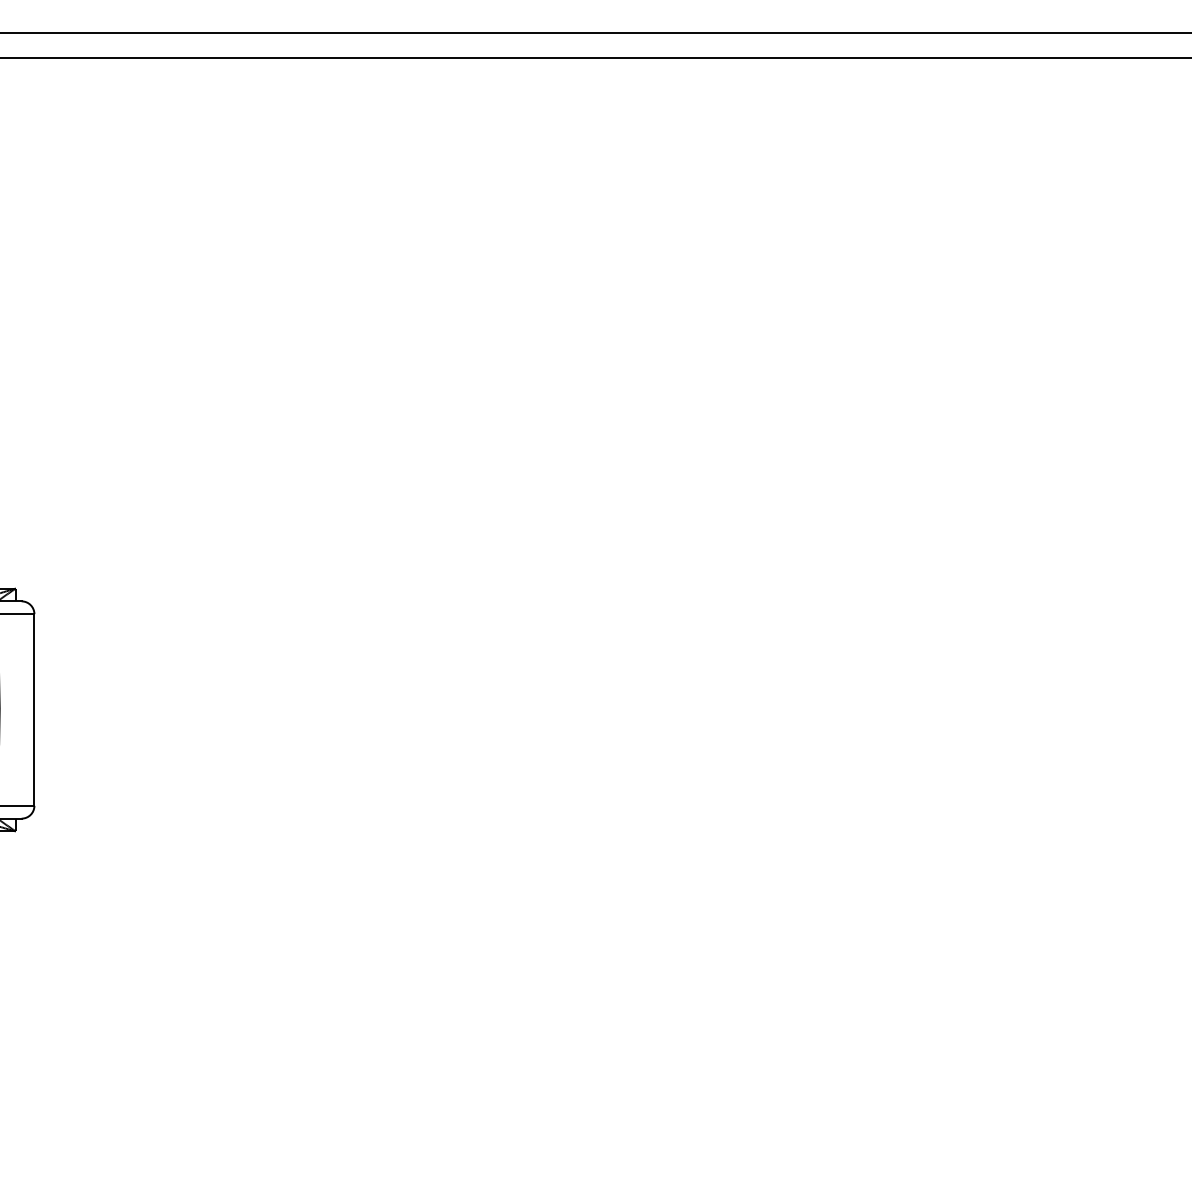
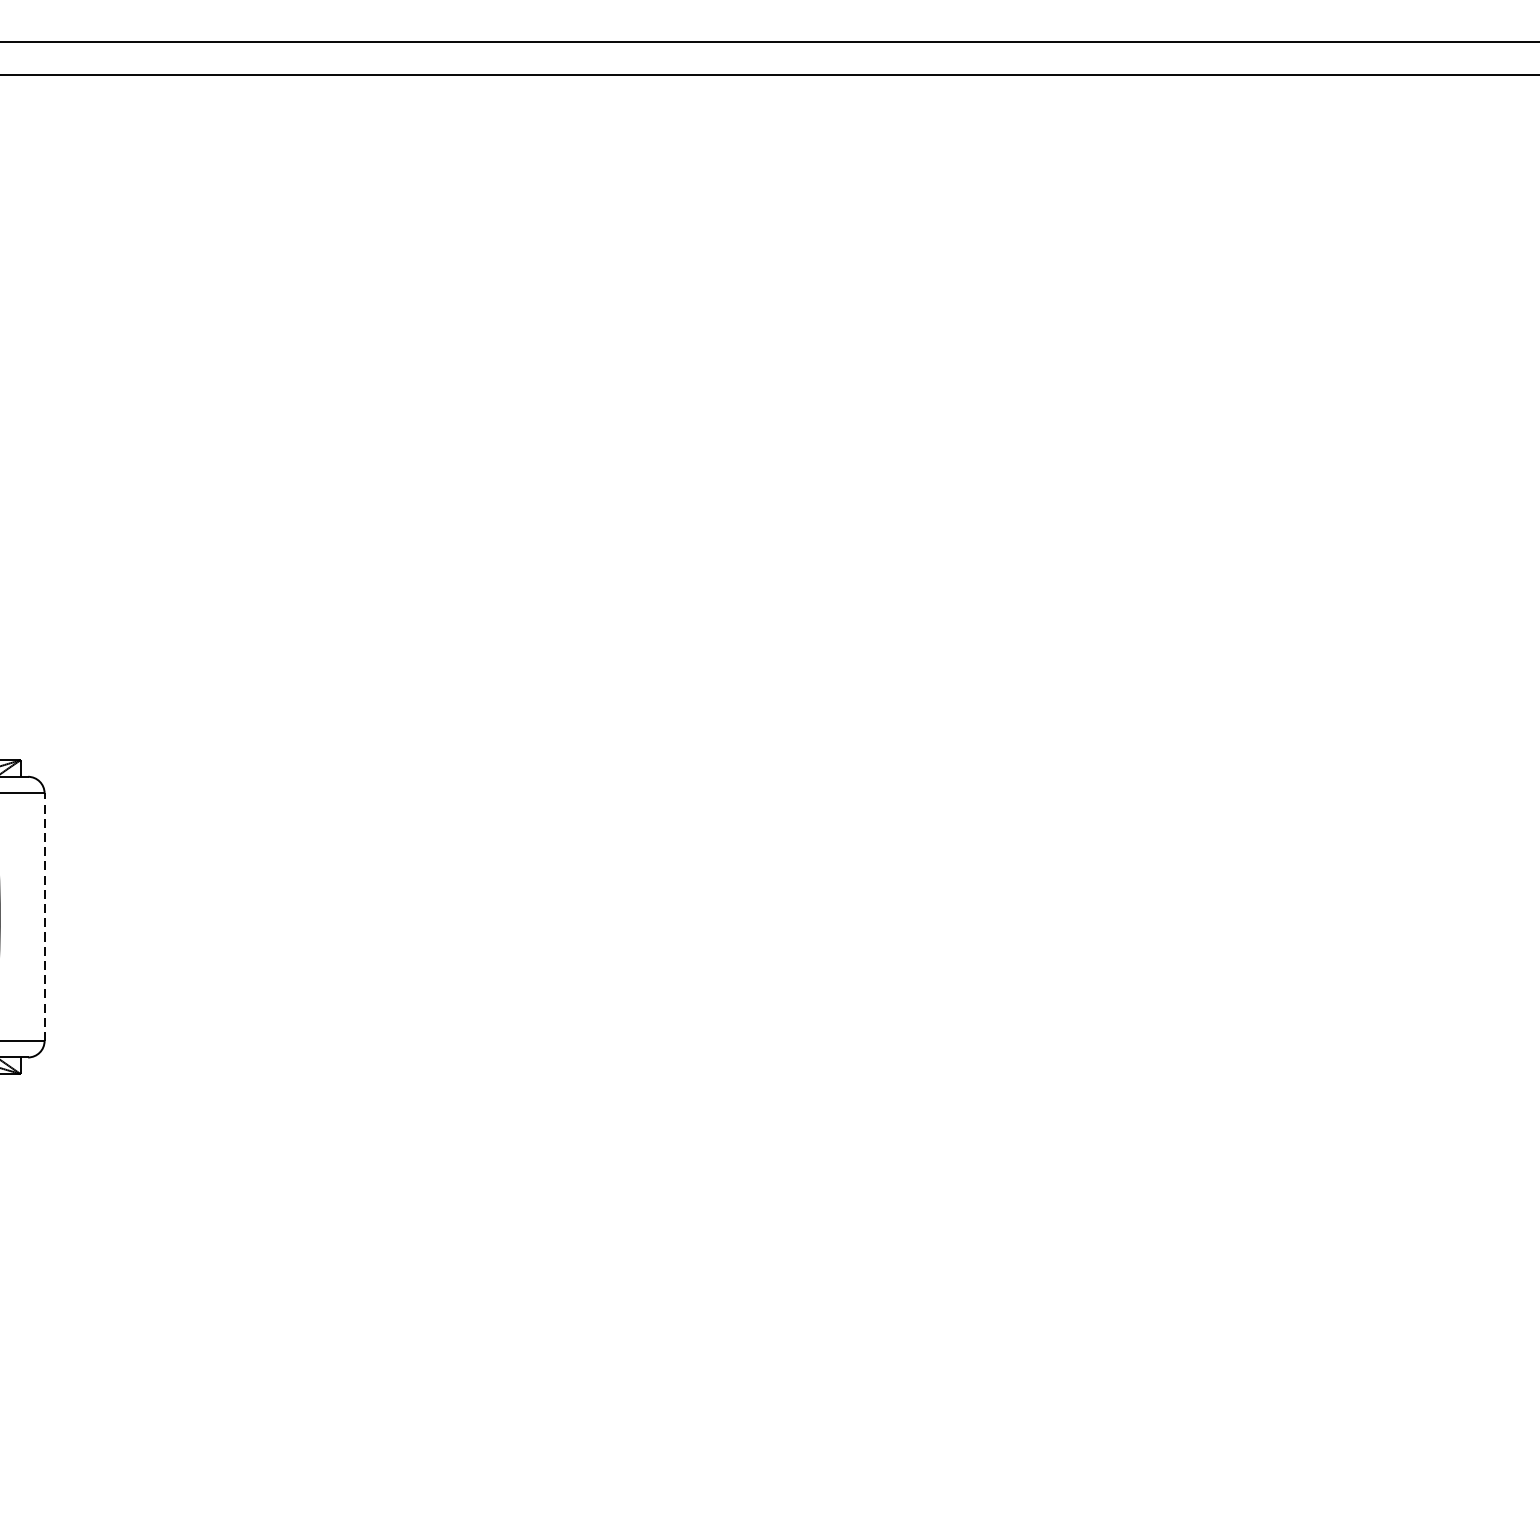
line: (34, 710) -> (44, 917), solid -> dashed

